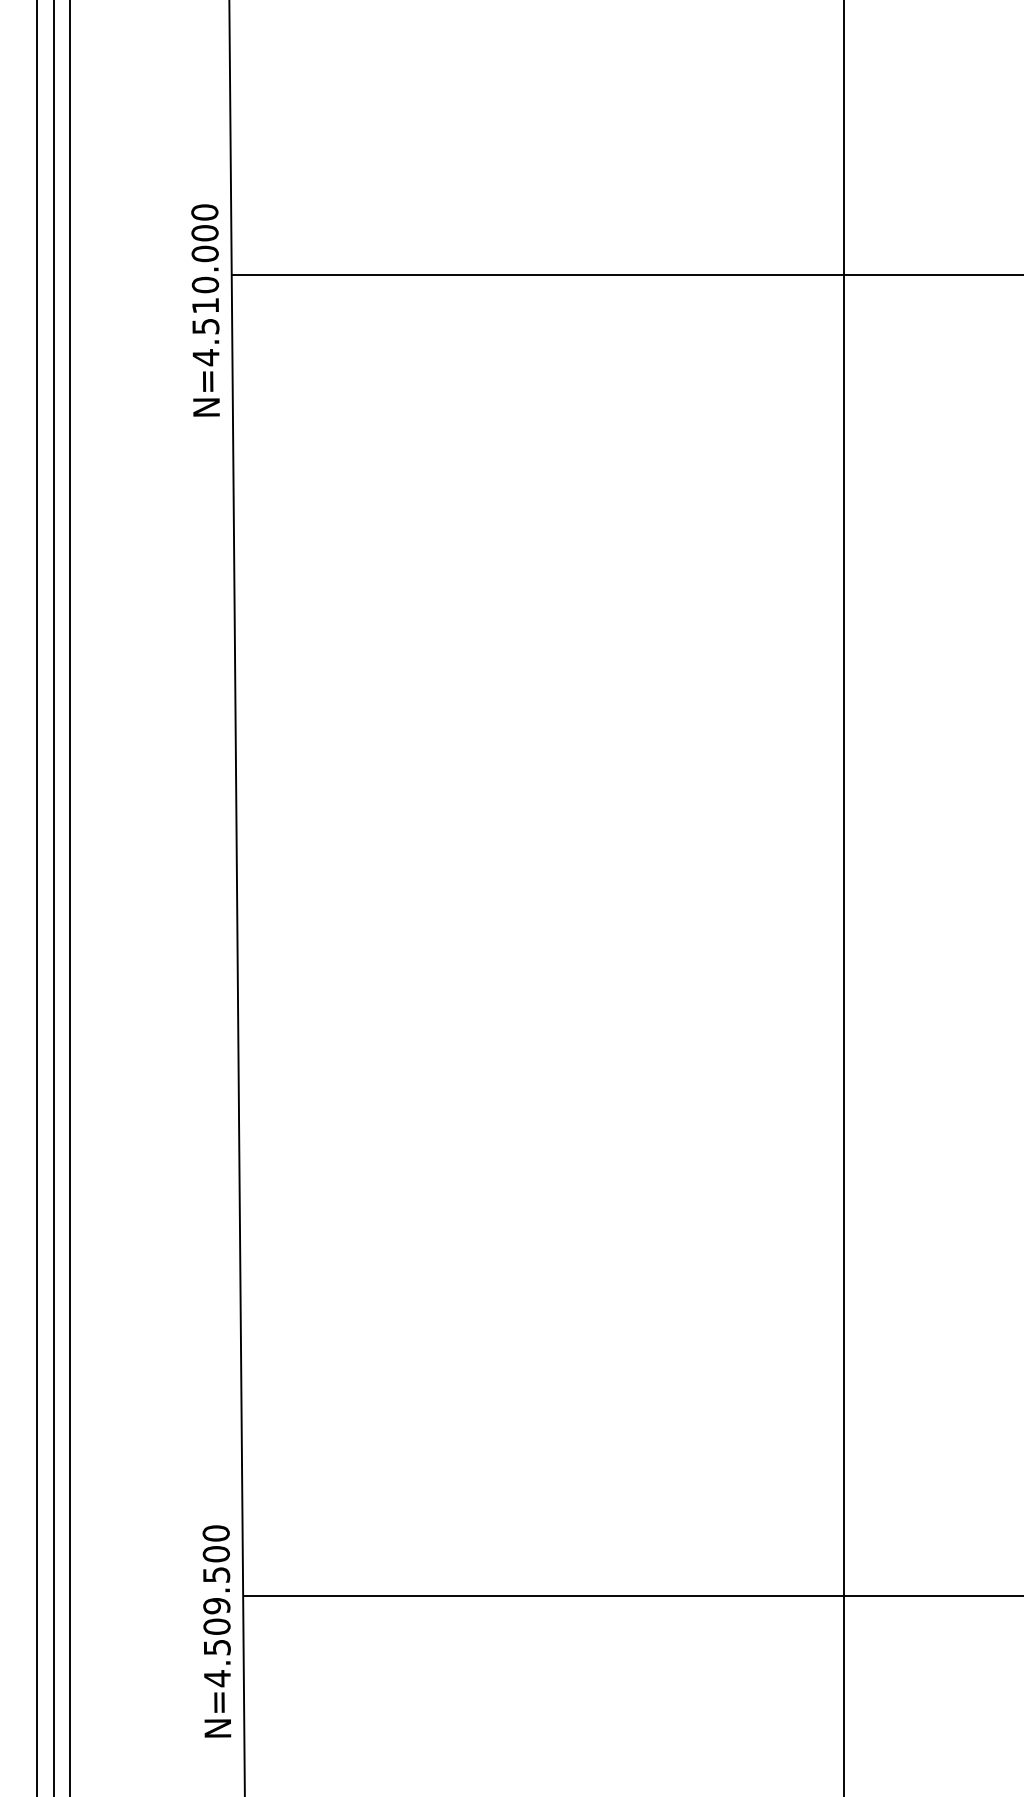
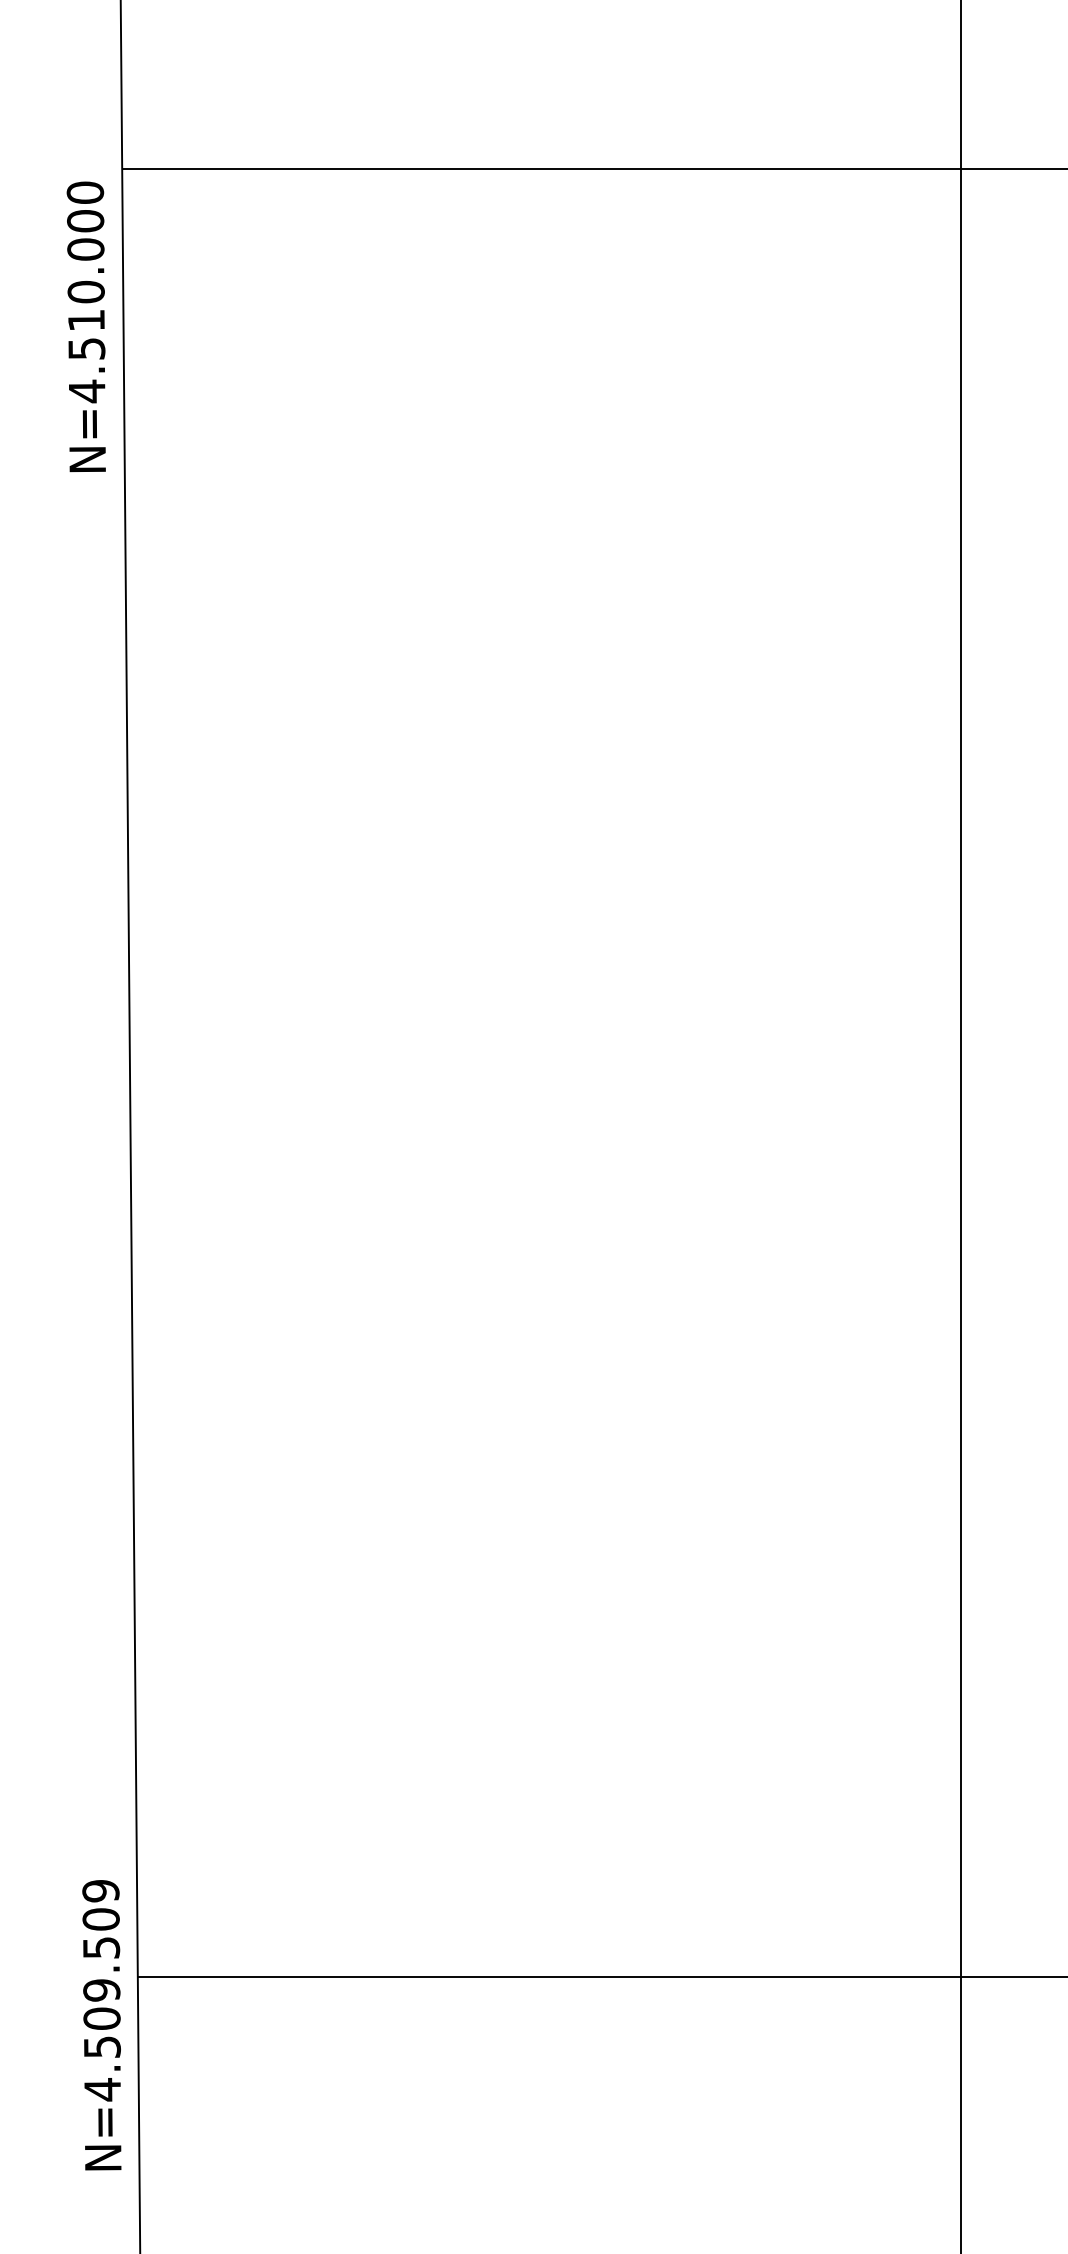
text: (205, 310) -> (86, 326), moved
text: (215, 1533) -> (99, 1891), N=4.509.500 -> N=4.509.509

